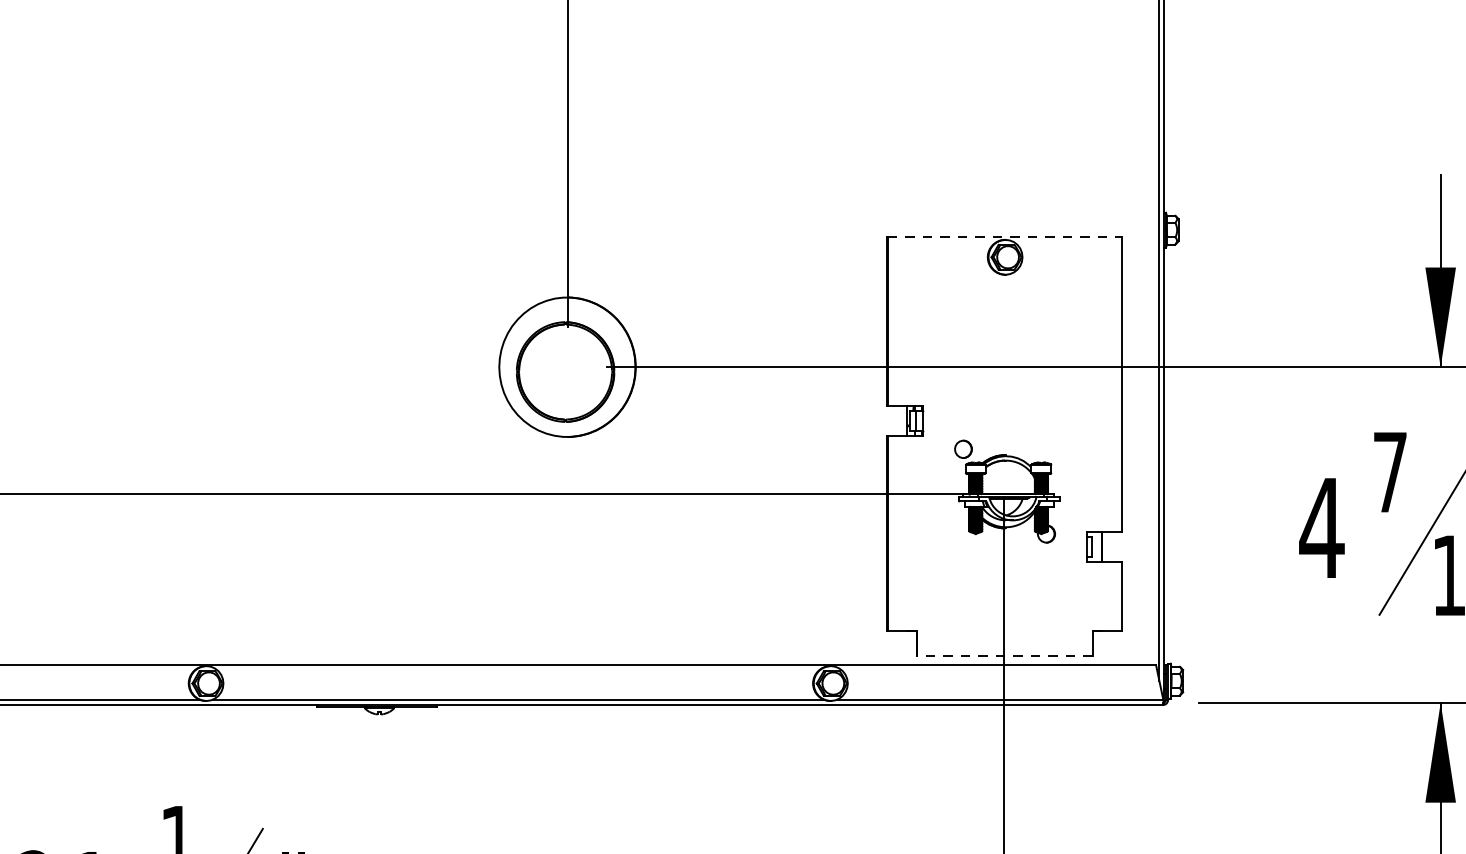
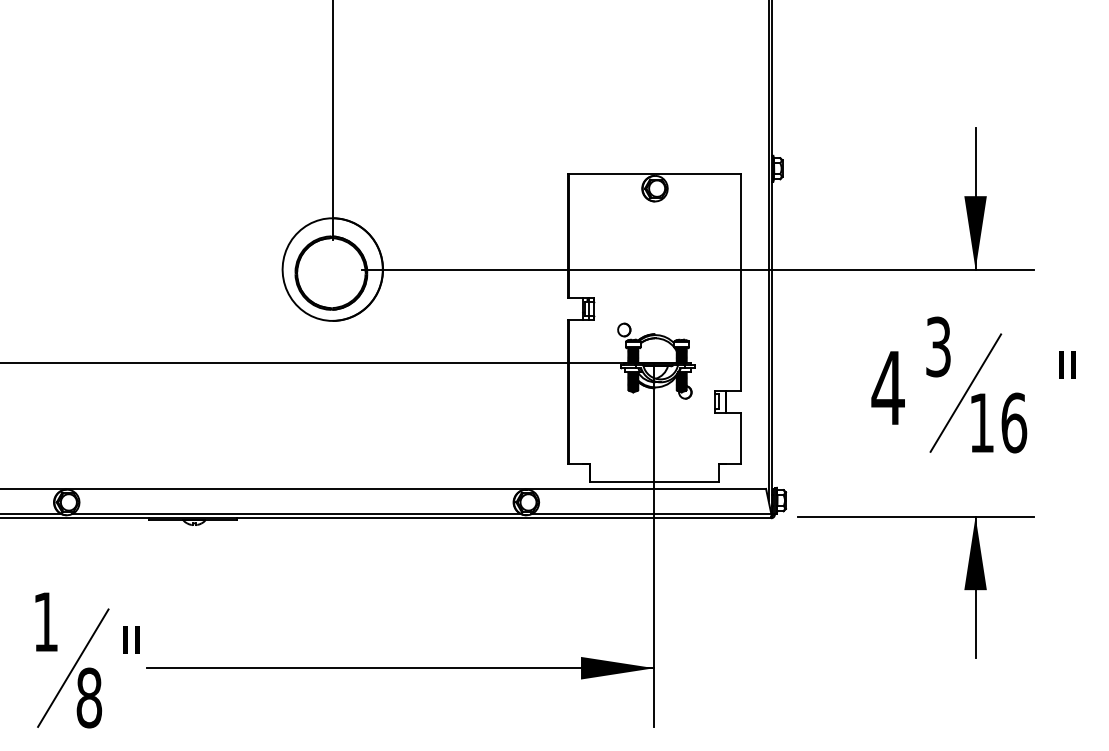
line: (1005, 238) -> (655, 174), dashed -> solid
text: (1390, 471) -> (938, 346), 7 -> 3
line: (1004, 656) -> (654, 482), dashed -> solid

